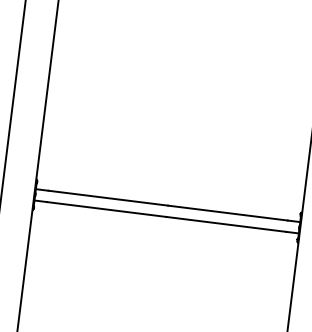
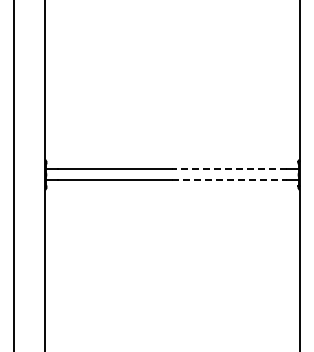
line: (227, 213) -> (229, 169), solid -> dashed
line: (227, 224) -> (230, 180), solid -> dashed

